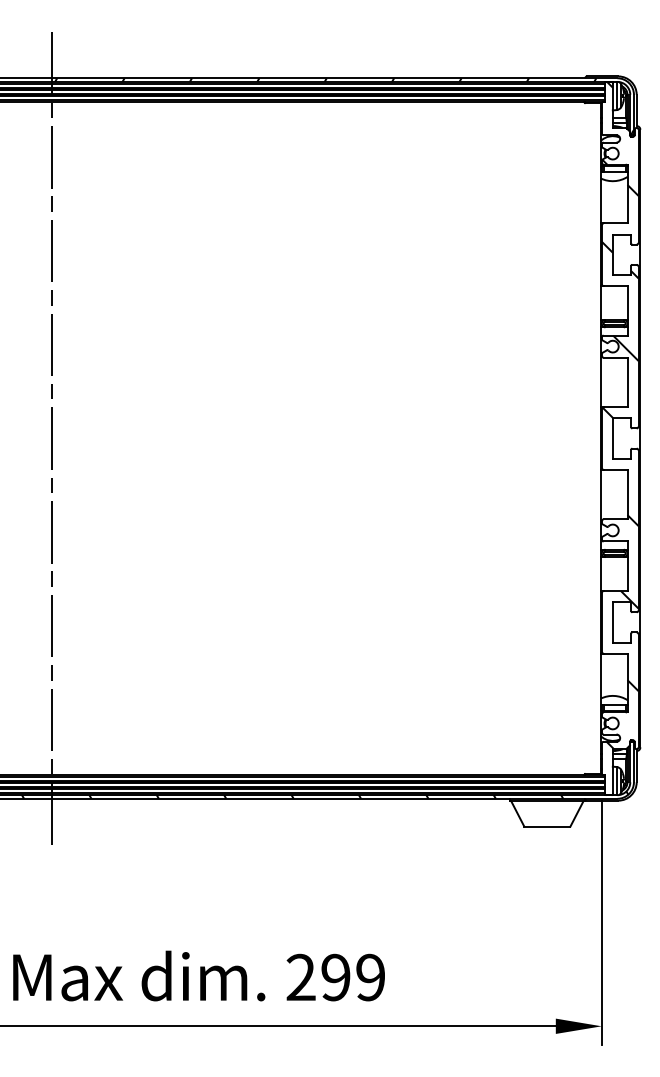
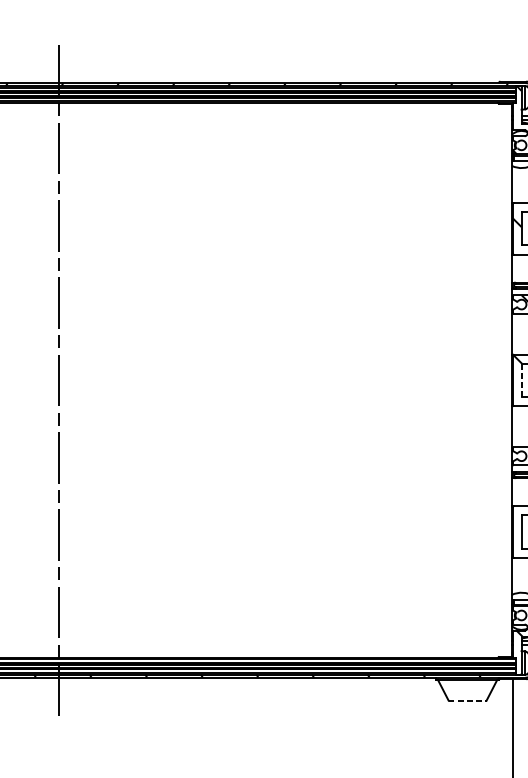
line: (612, 438) -> (521, 380), solid -> dashed
line: (547, 826) -> (467, 700), solid -> dashed

